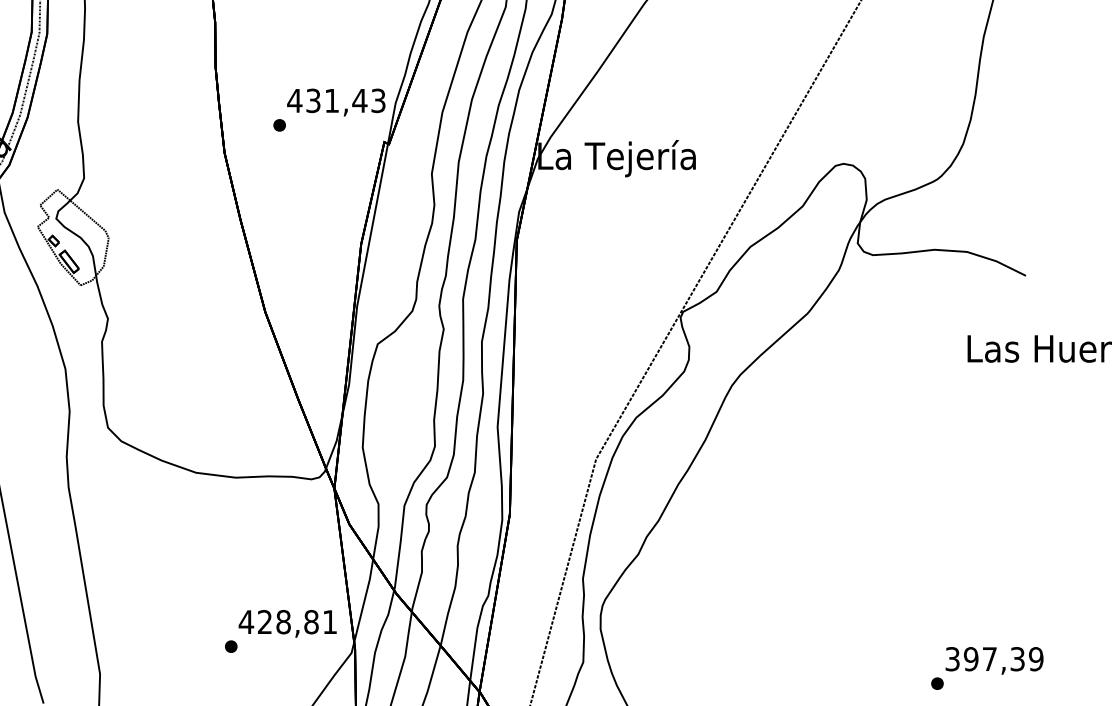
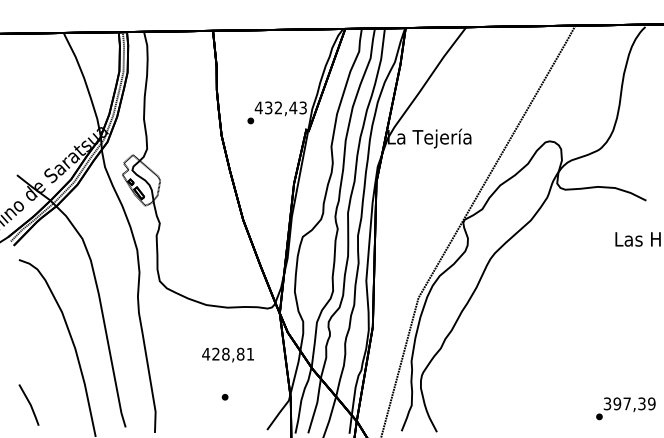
text: (331, 100) -> (278, 107), 431,43 -> 432,43
text: (286, 622) -> (227, 354), moved

